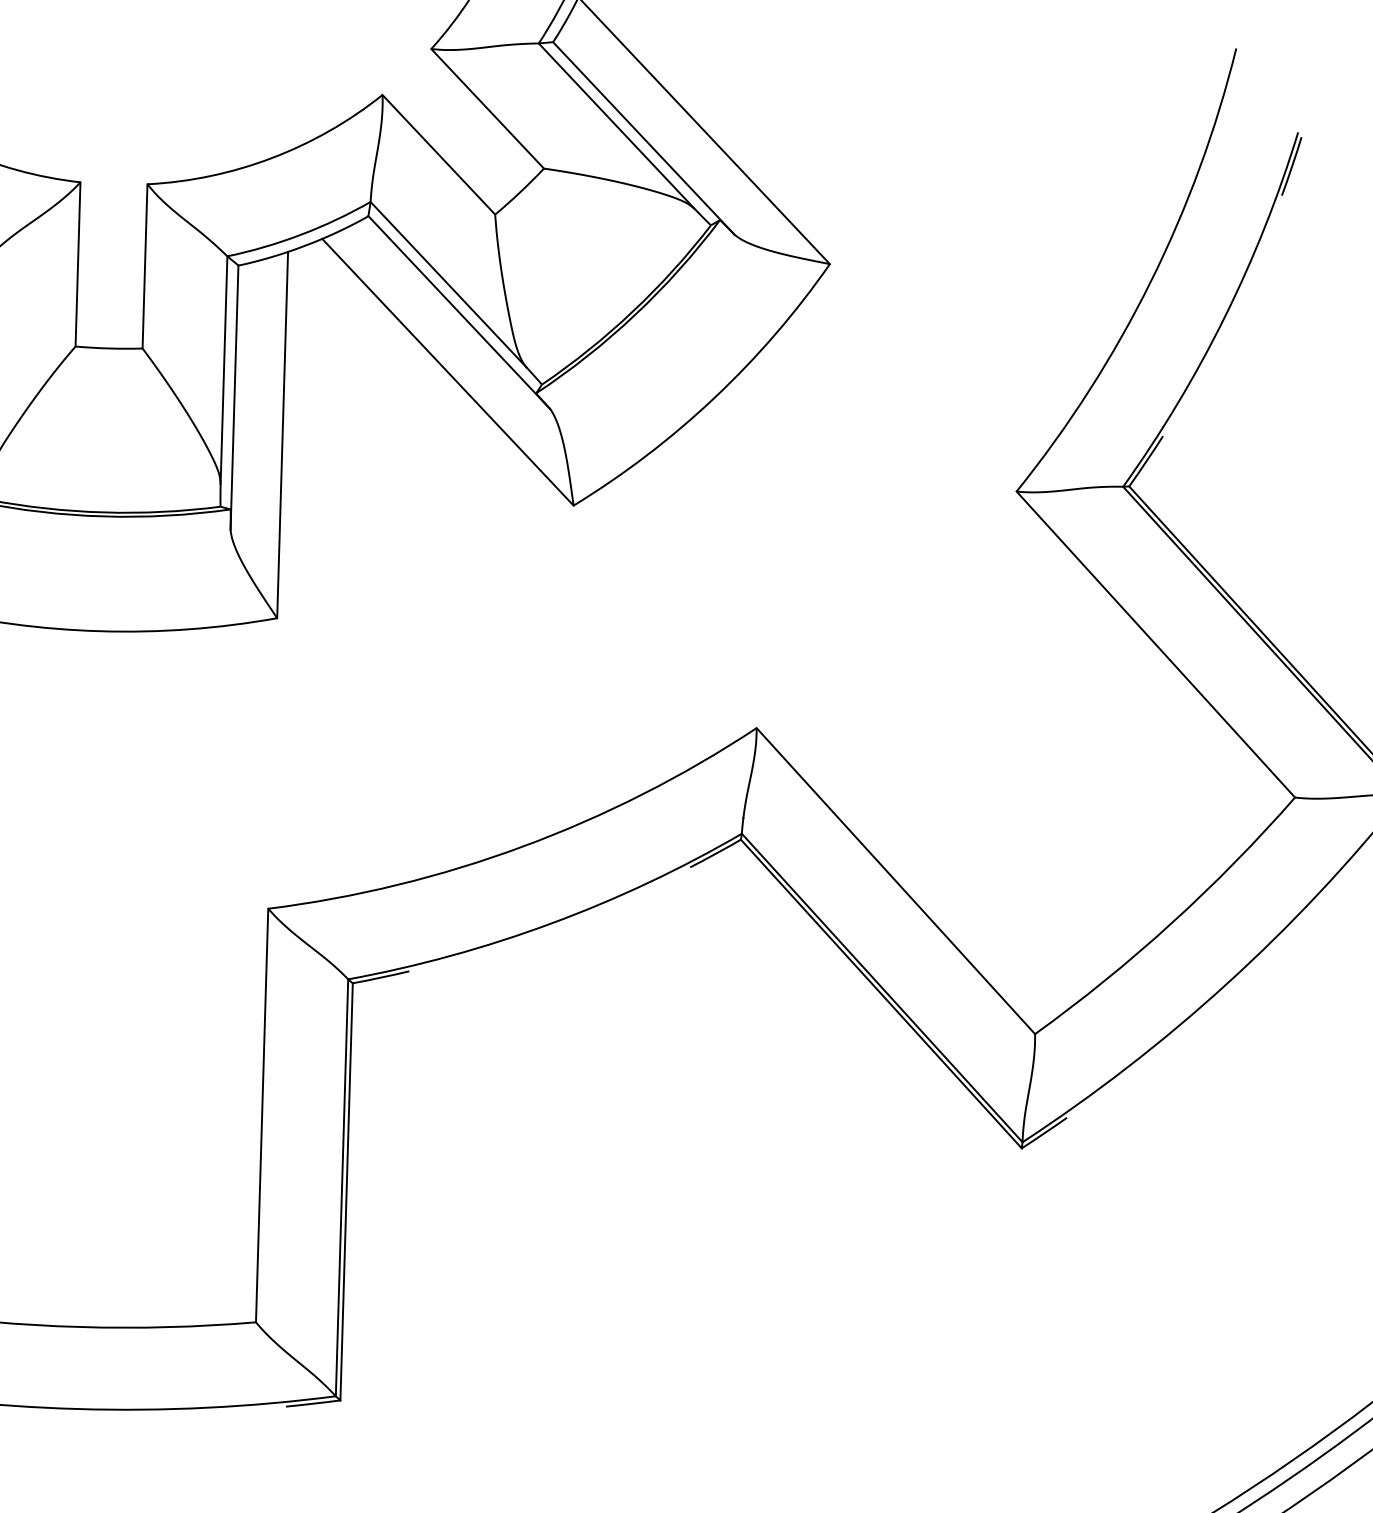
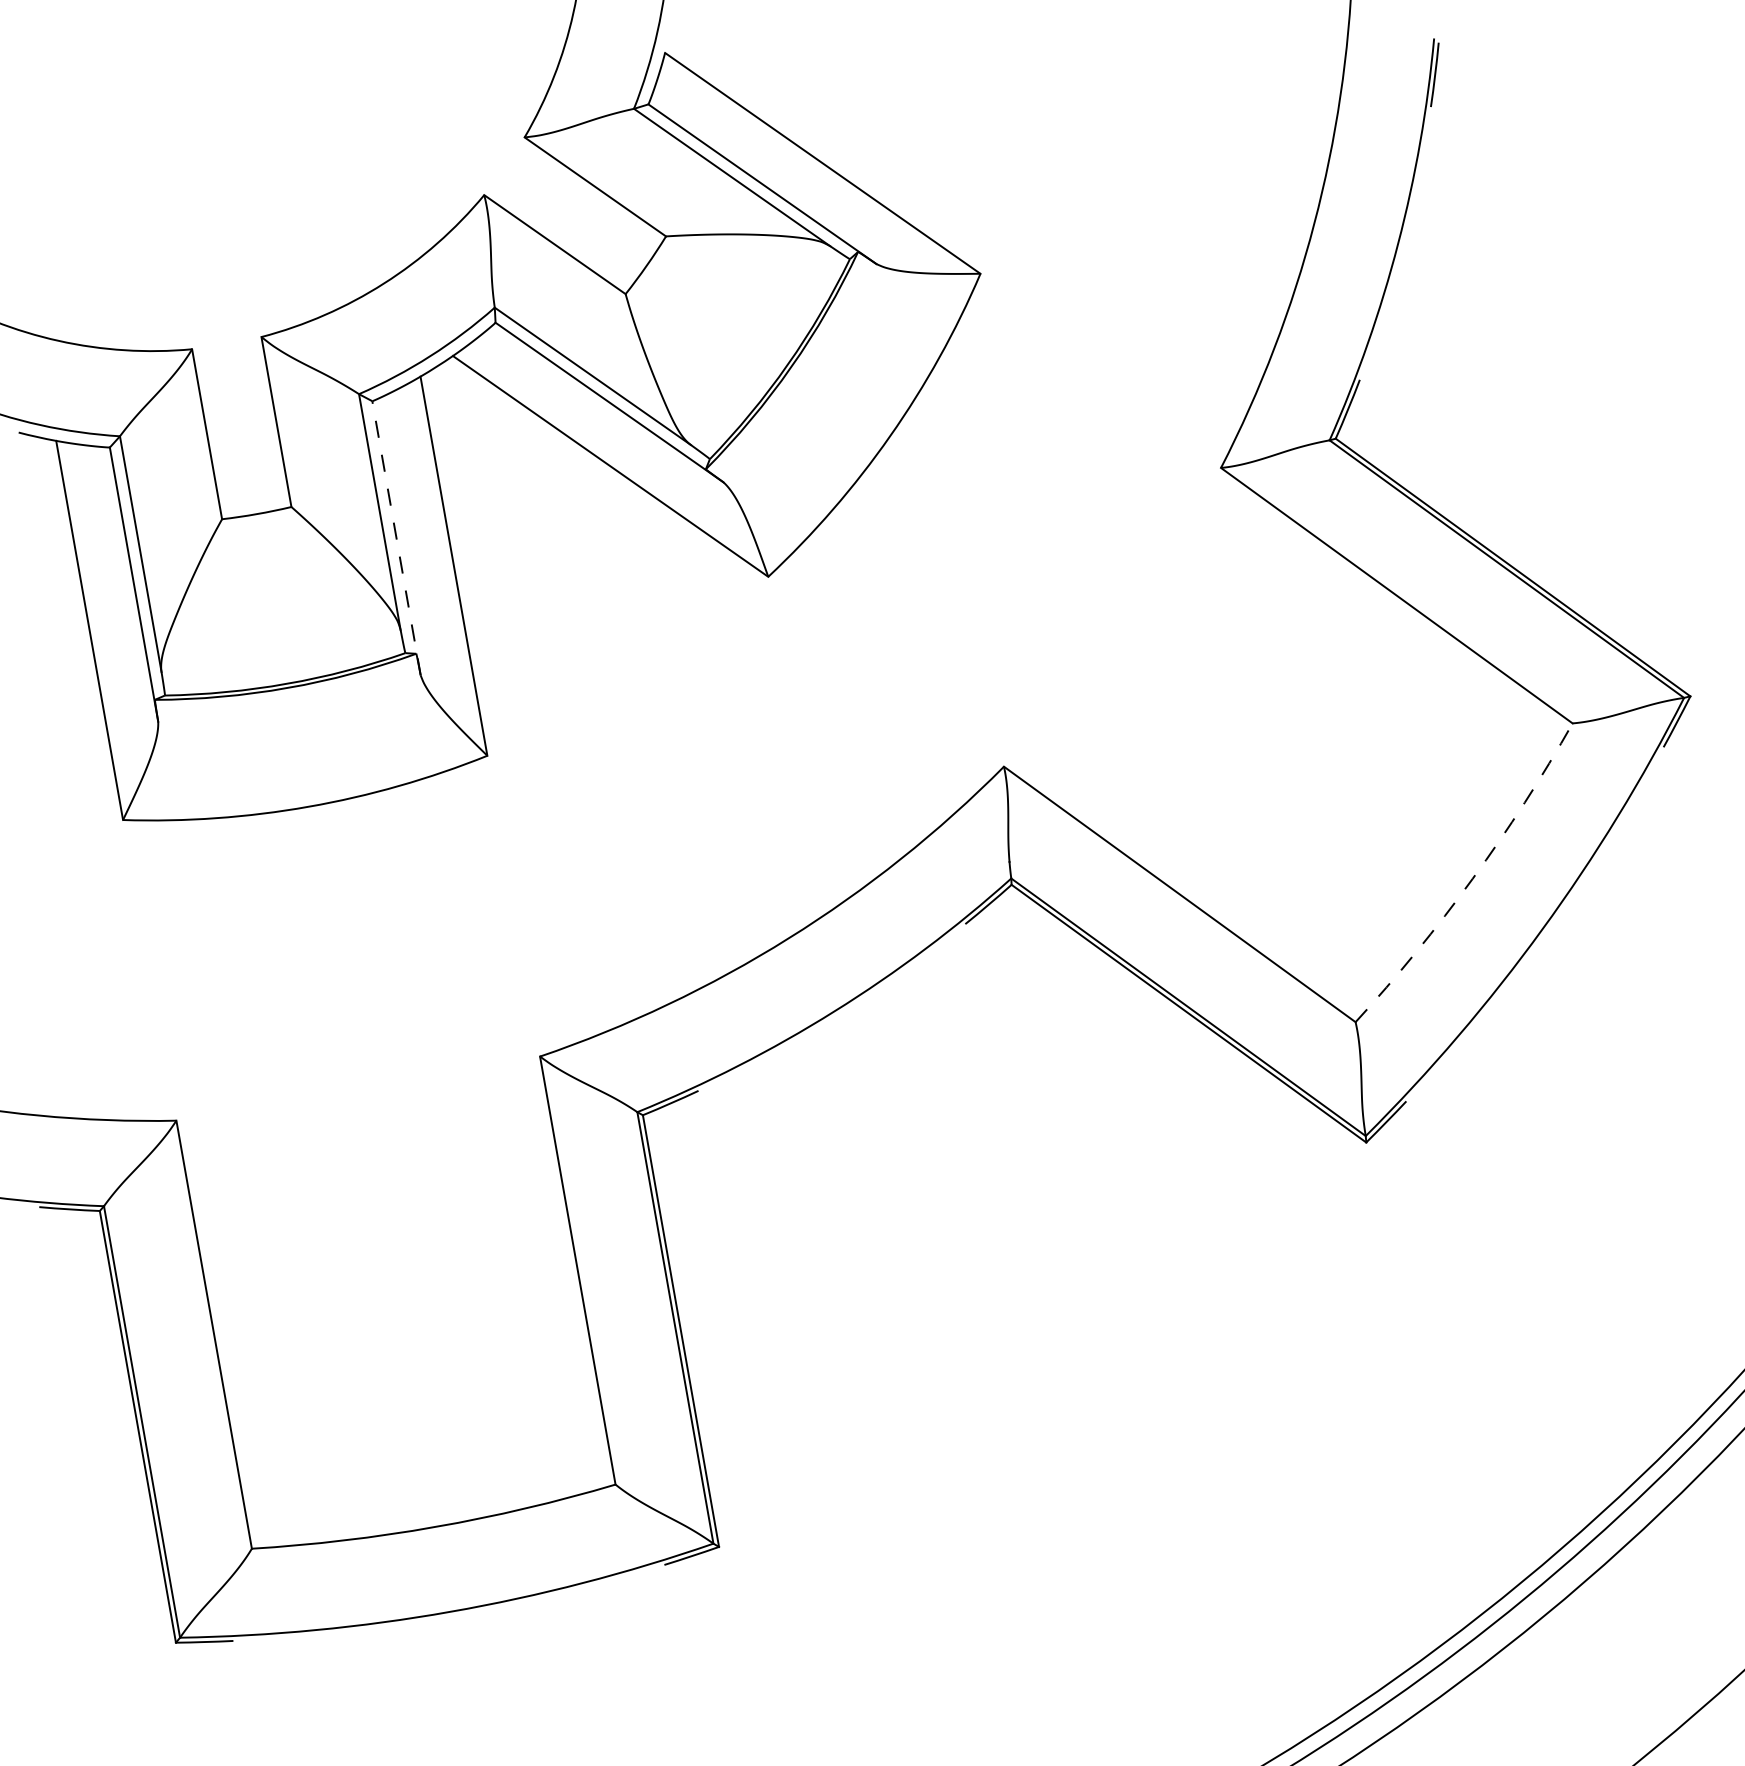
line: (234, 397) -> (396, 537), solid -> dashed
arc: (1171, 922) -> (1472, 878), solid -> dashed

